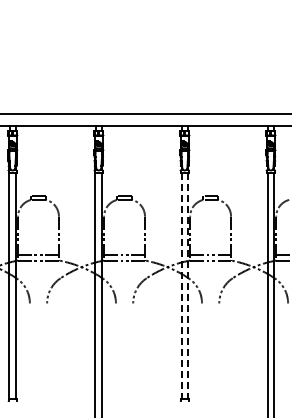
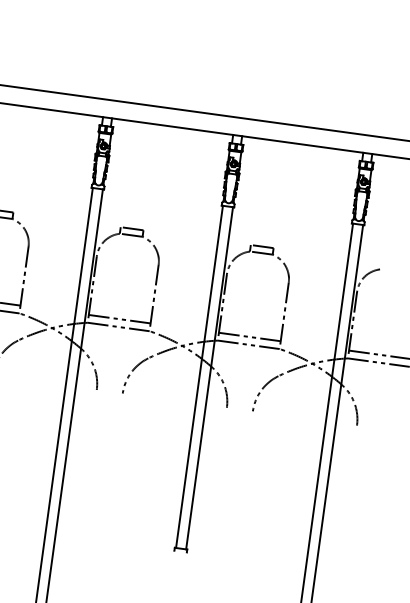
line: (181, 286) -> (199, 377), dashed -> solid
line: (188, 286) -> (209, 379), dashed -> solid

